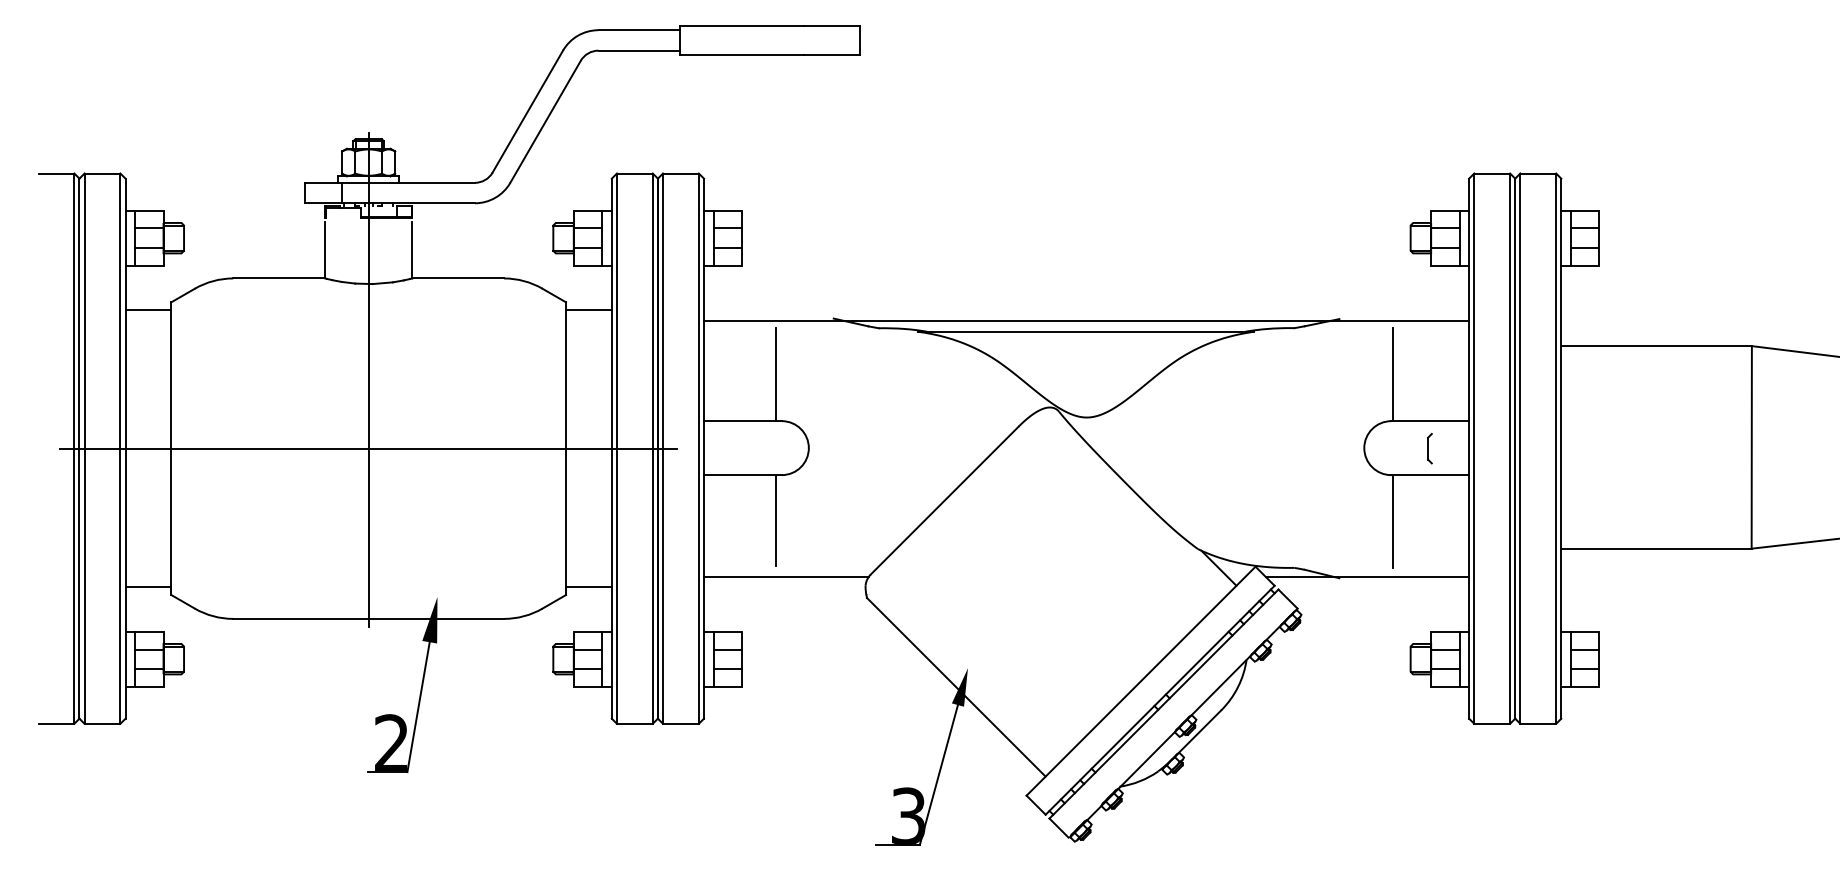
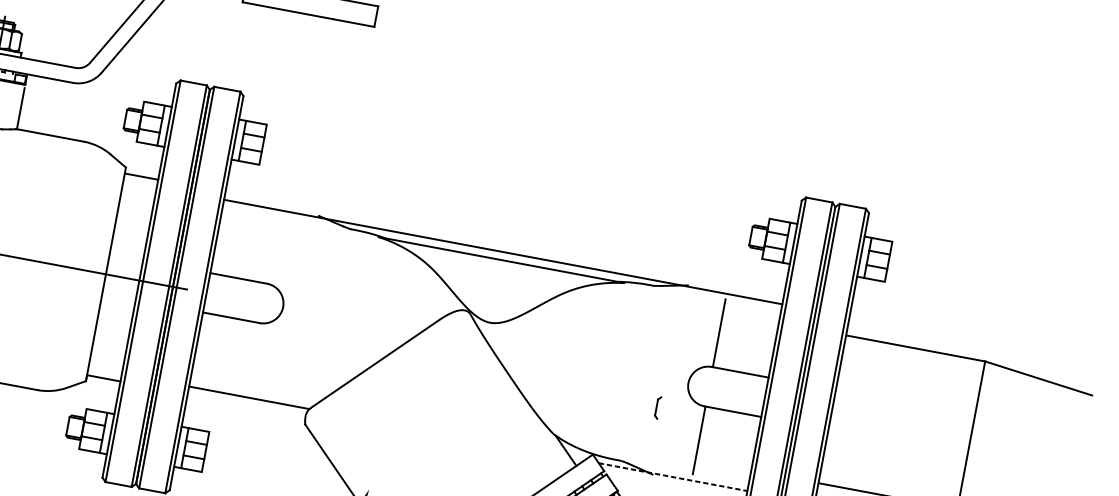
line: (775, 374) -> (268, 248), removed
part: (1429, 448) -> (657, 407), moved
line: (775, 520) -> (248, 355), removed
line: (1367, 576) -> (673, 477), solid -> dashed

